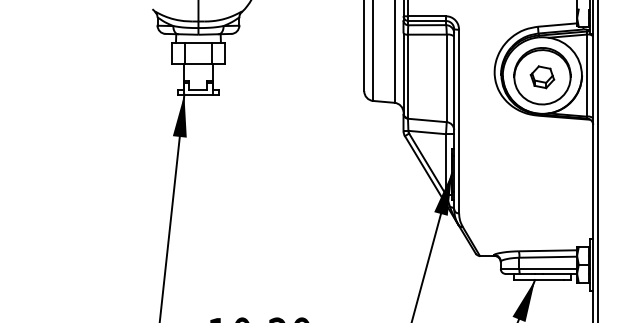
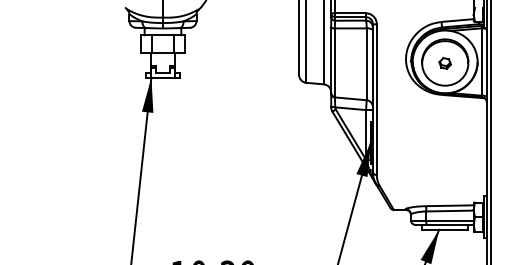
part: (541, 77) -> (444, 63), size x0.6

